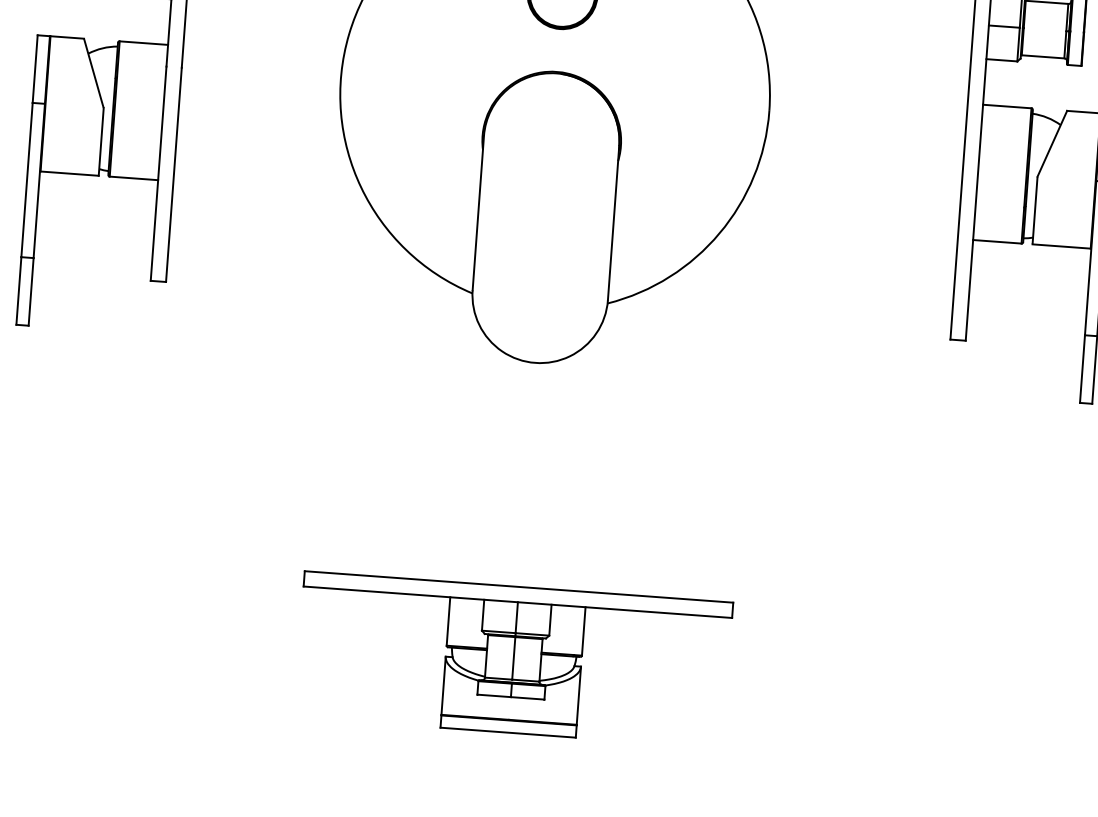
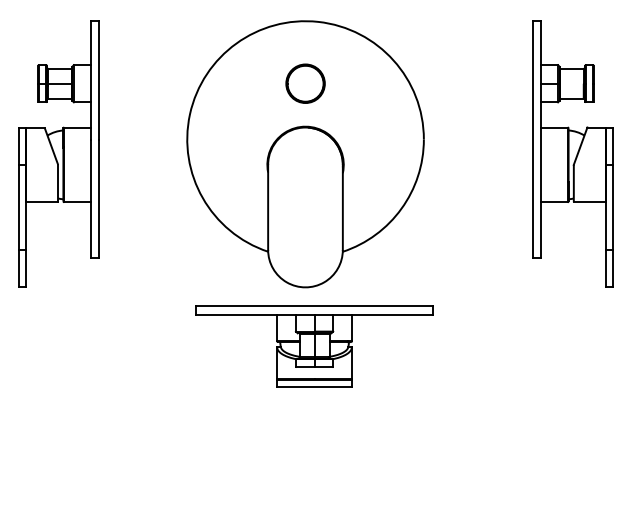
part: (513, 660) -> (314, 346), moved

